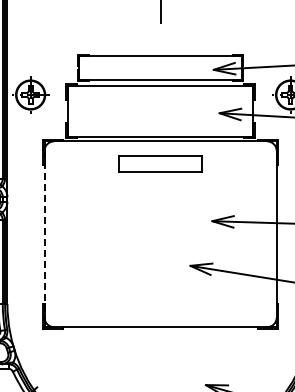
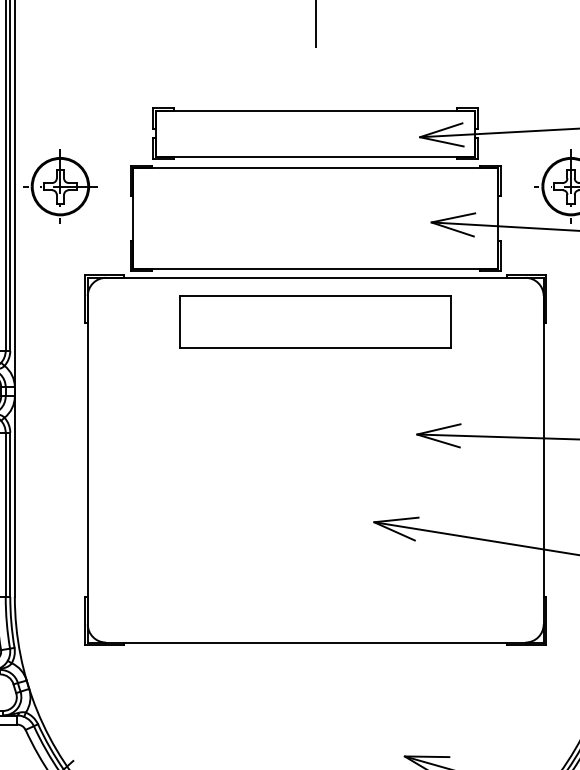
part: (160, 163) -> (315, 321), size x1.67
line: (44, 234) -> (87, 460), dashed -> solid

